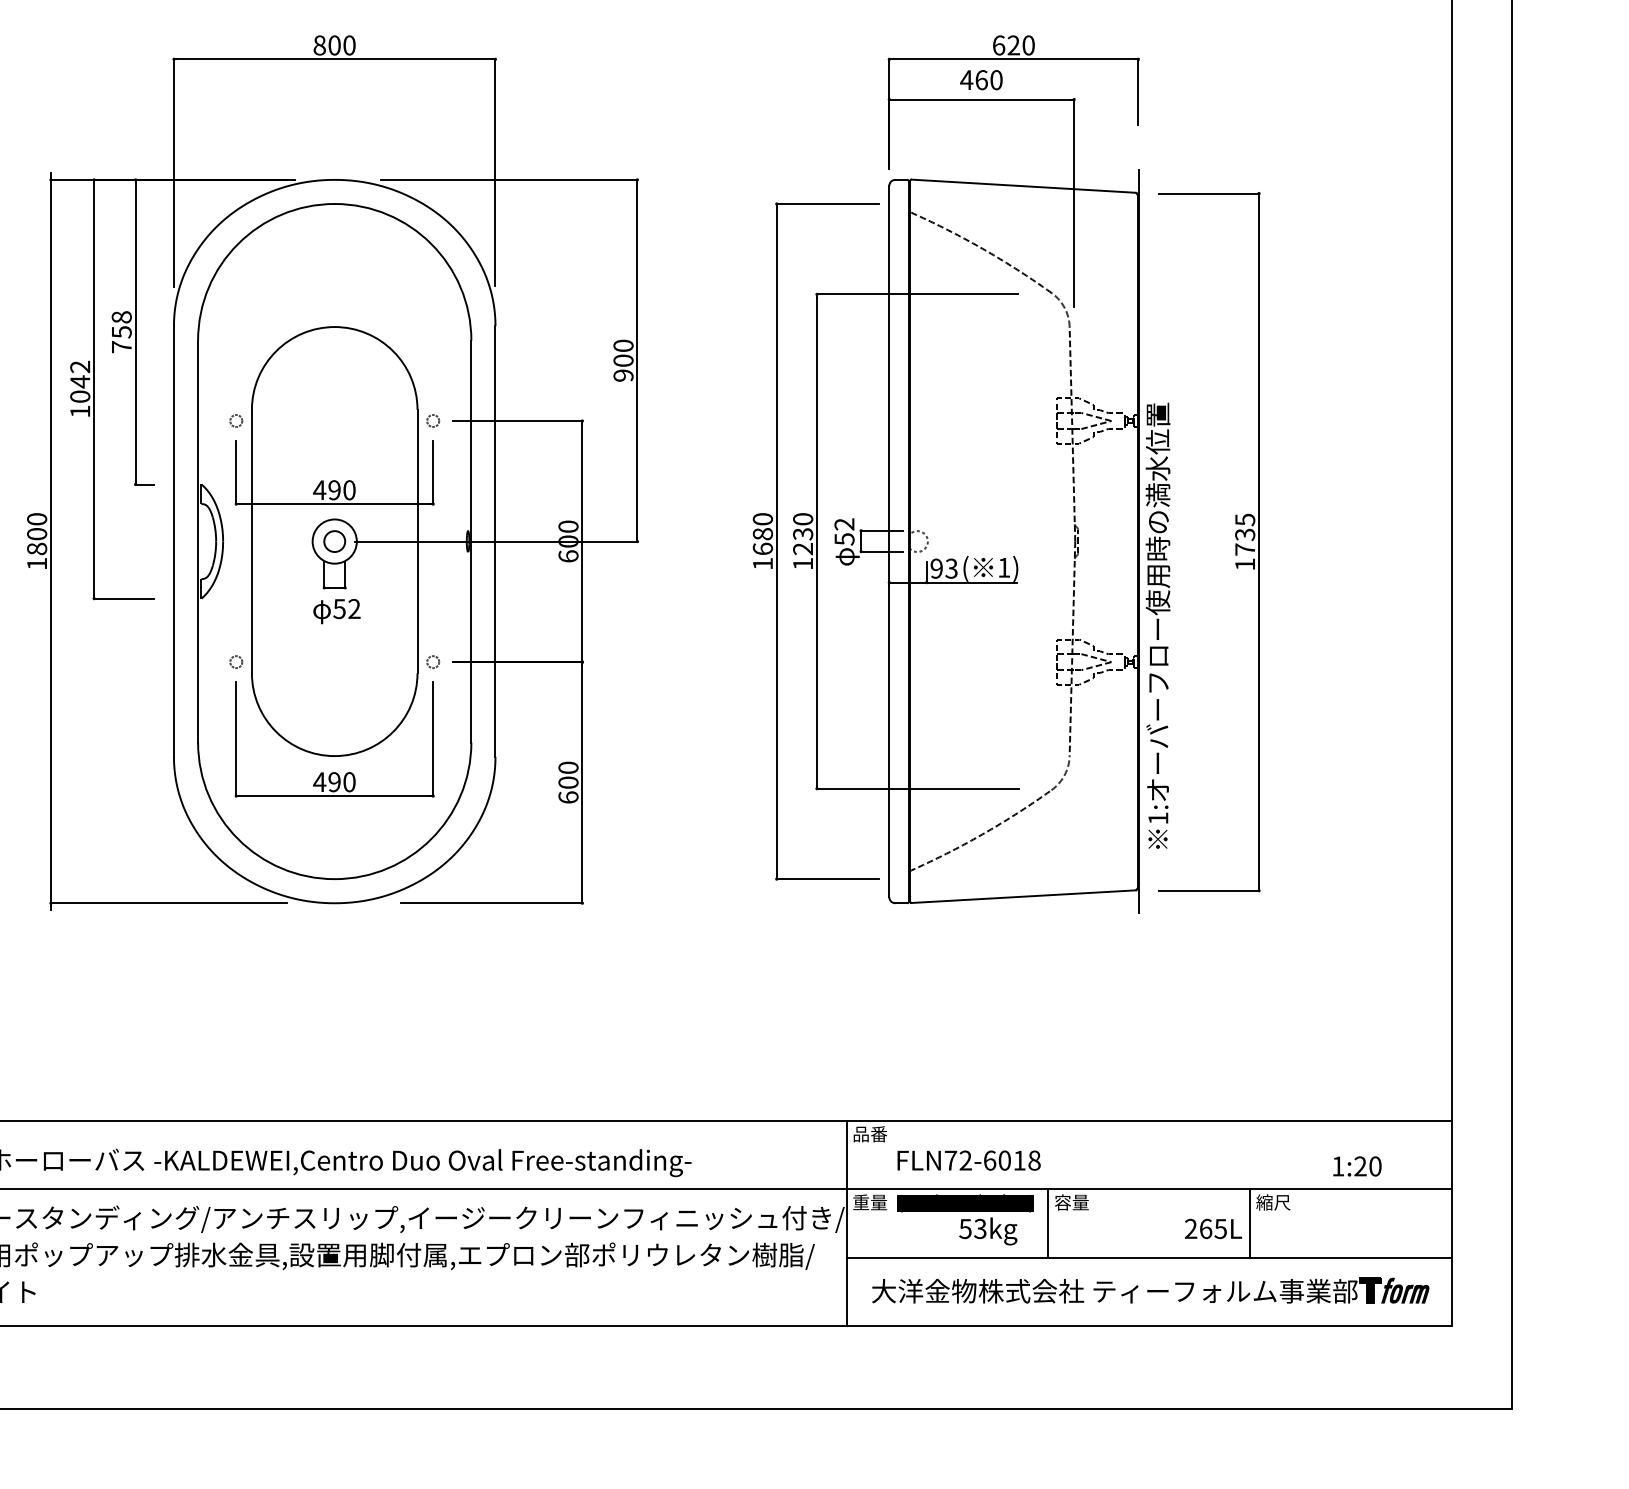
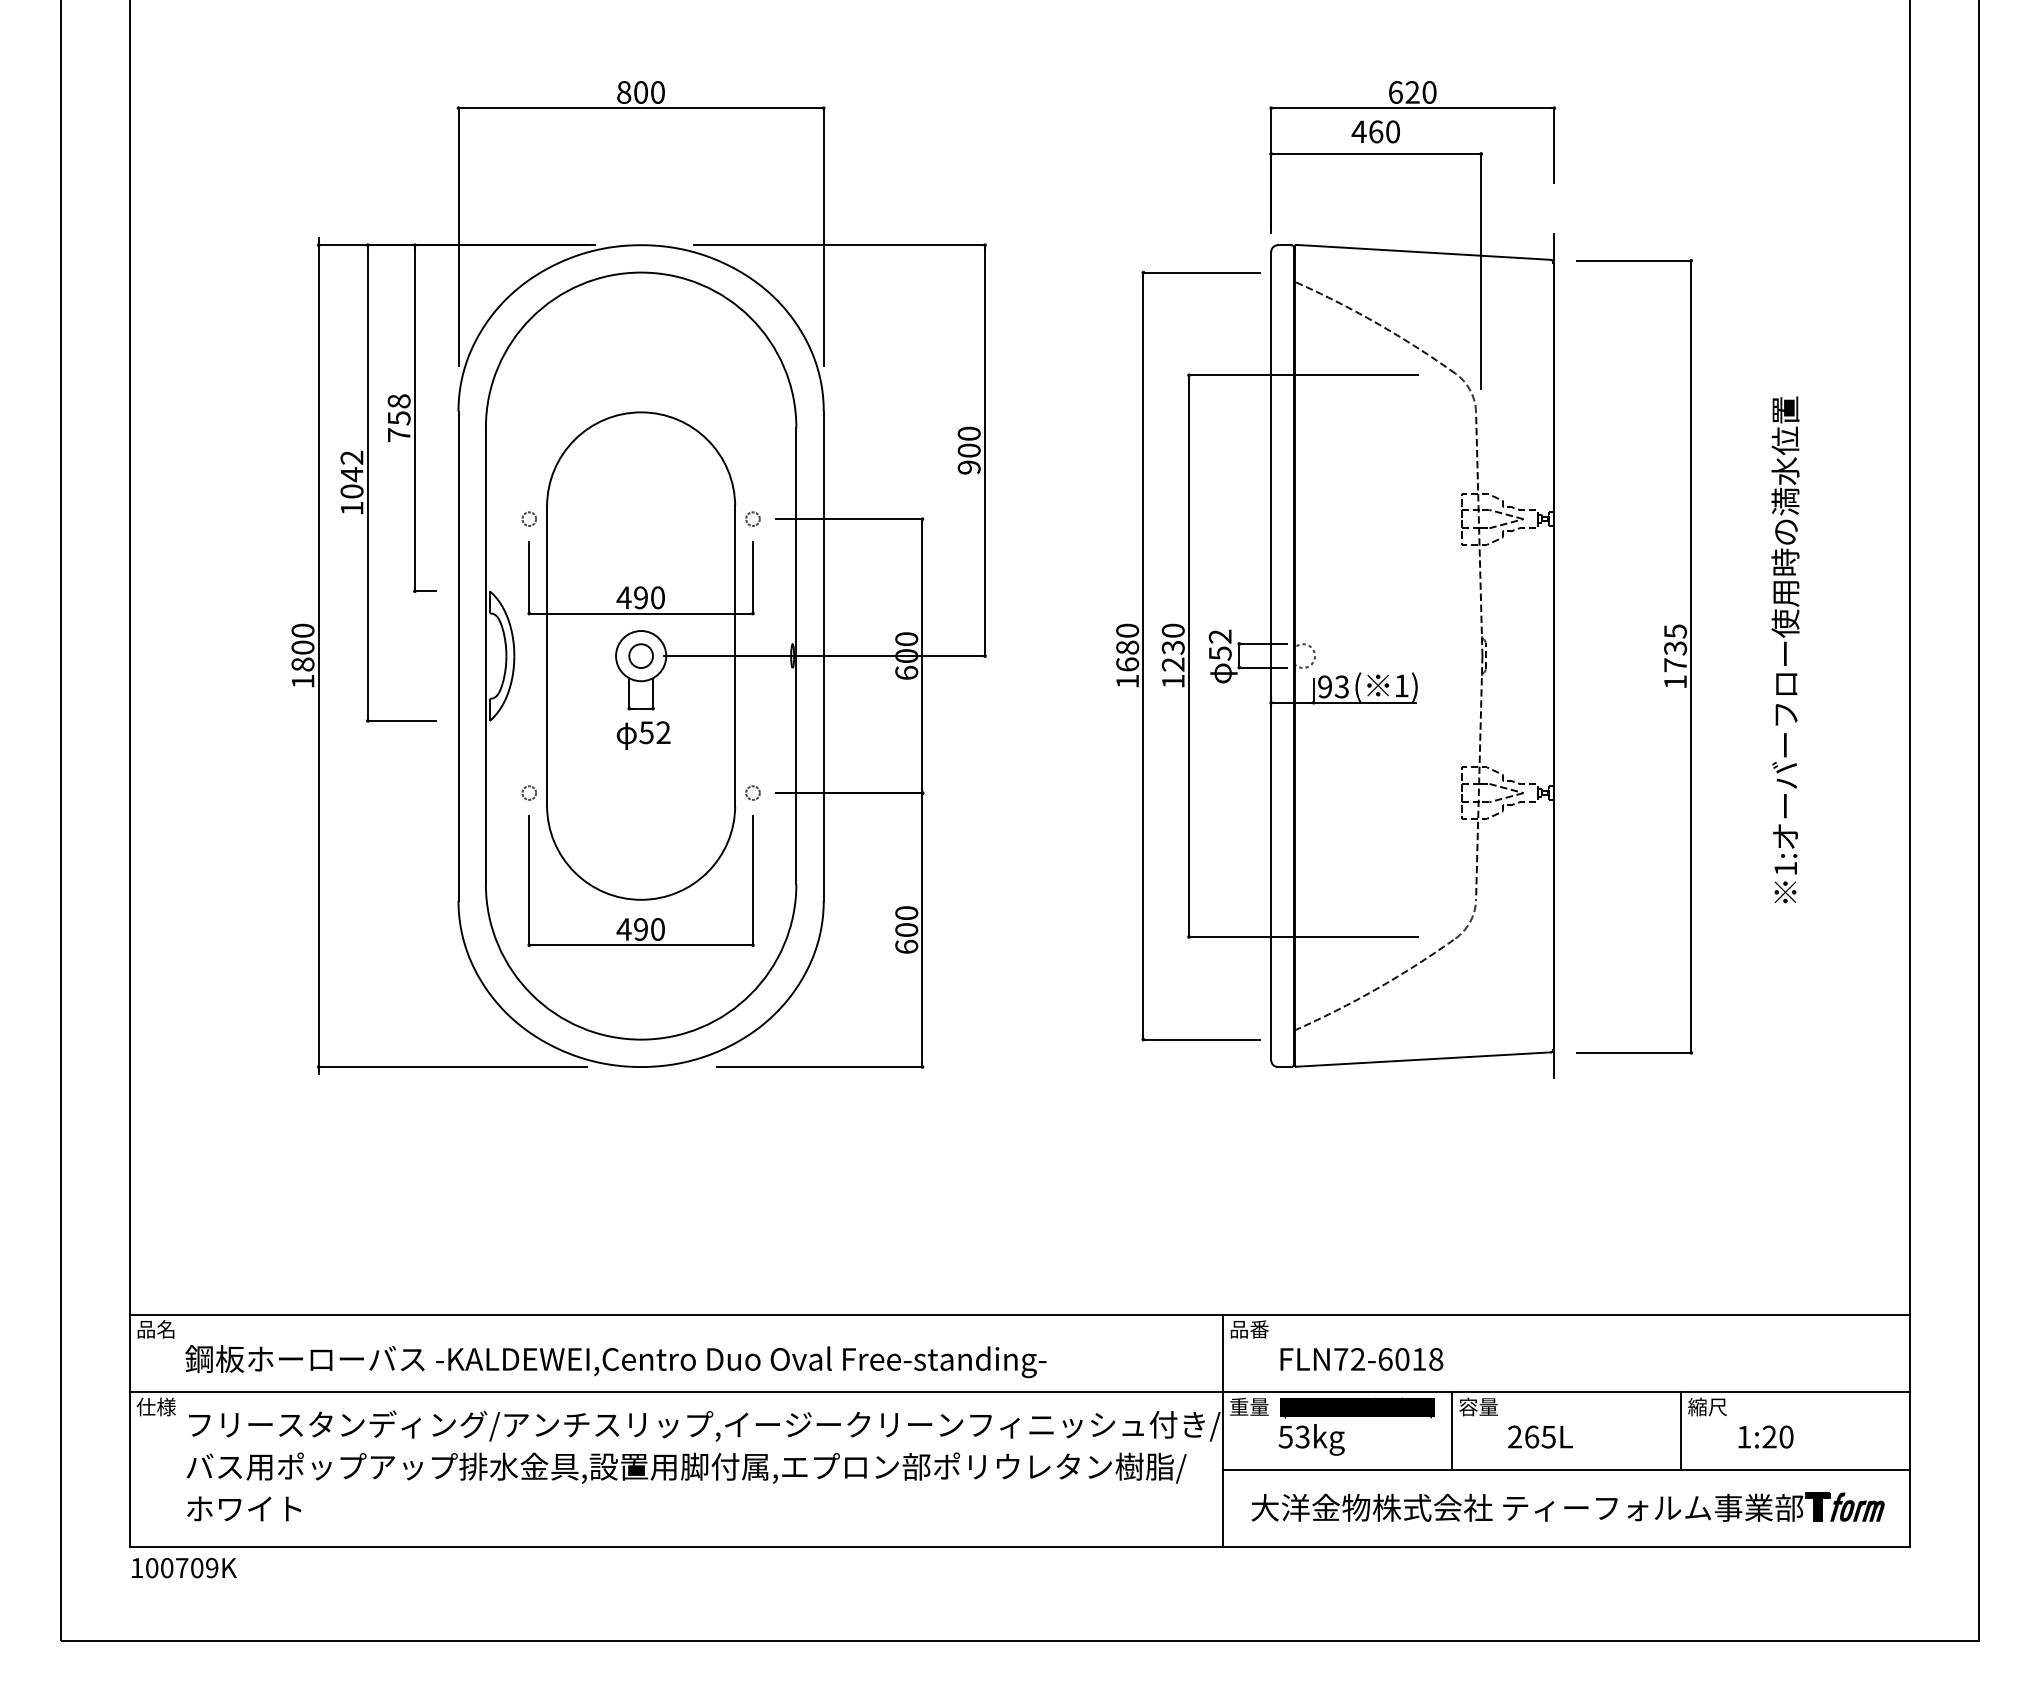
text: (1158, 625) -> (1785, 649), moved
text: (1356, 1165) -> (1765, 1436), moved
text: (1213, 1228) -> (1540, 1436), moved
text: (988, 1231) -> (1311, 1439), moved

